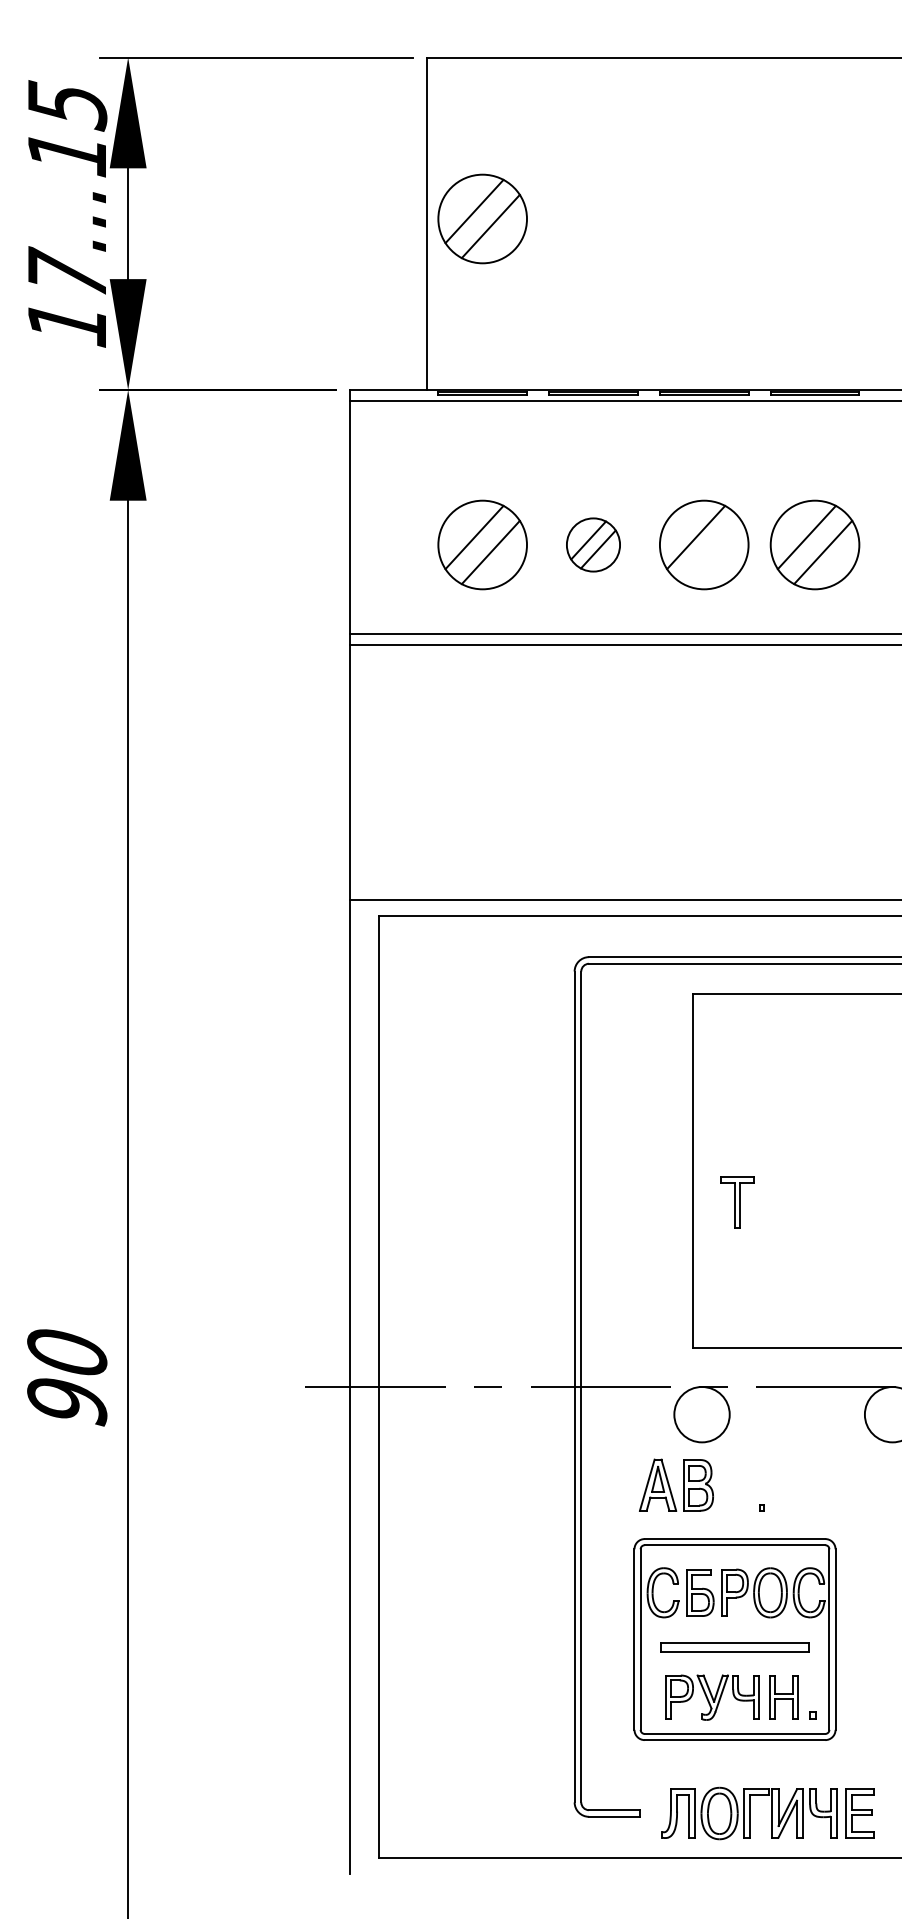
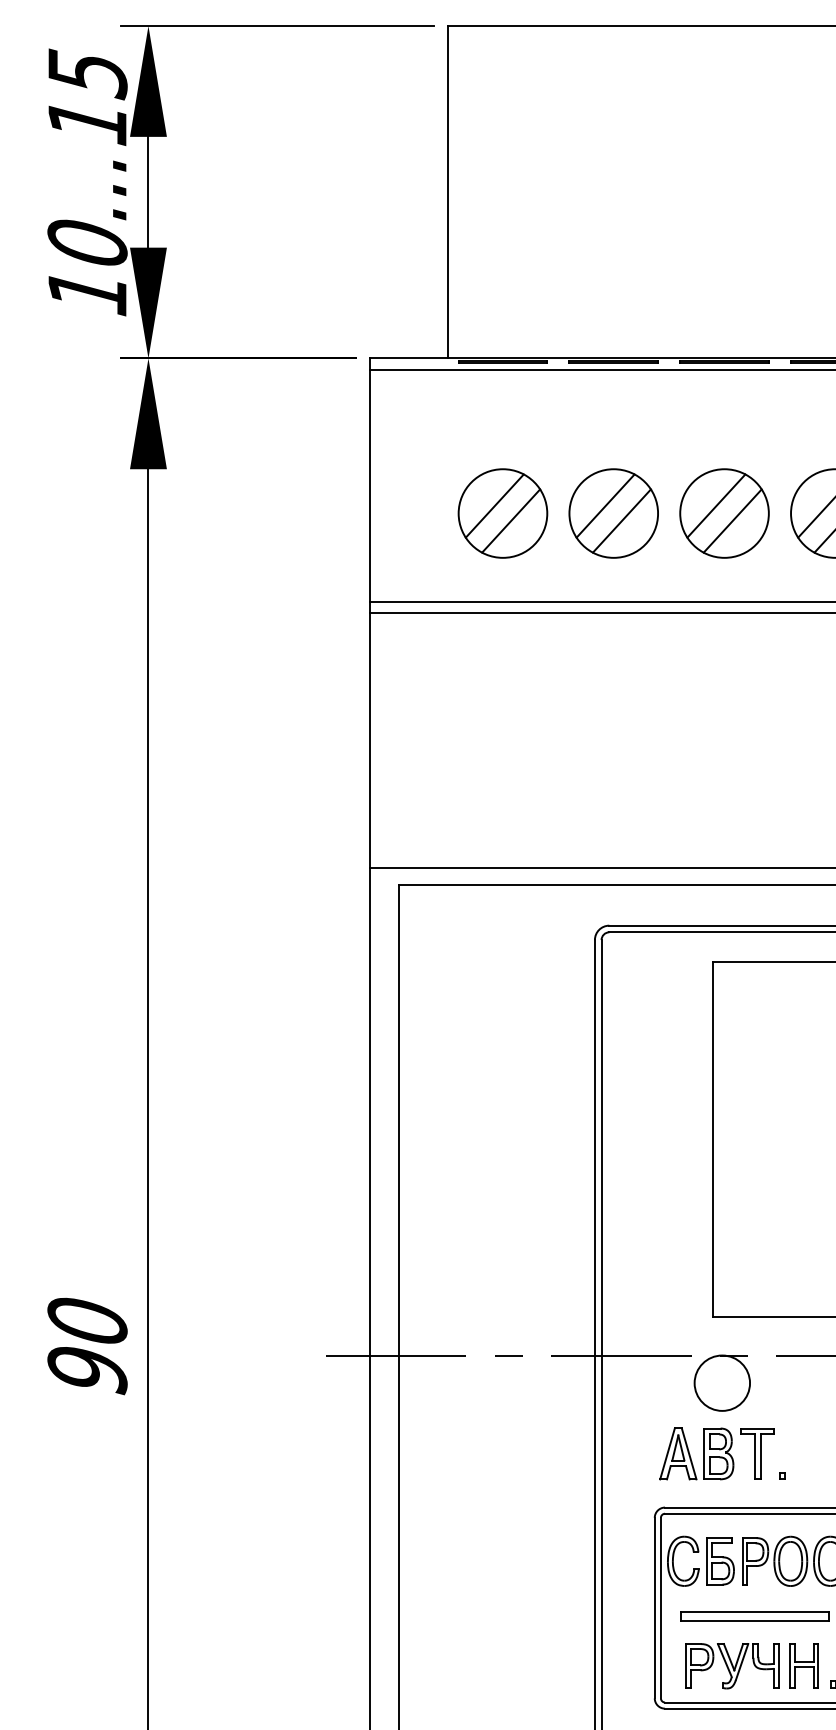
part: (482, 218) -> (502, 187), removed
text: (67, 271) -> (87, 240), 17...15 -> 10...15
part: (593, 544) -> (613, 513), size x1.67
line: (712, 552) -> (732, 521), added
part: (737, 1202) -> (757, 1454), moved

